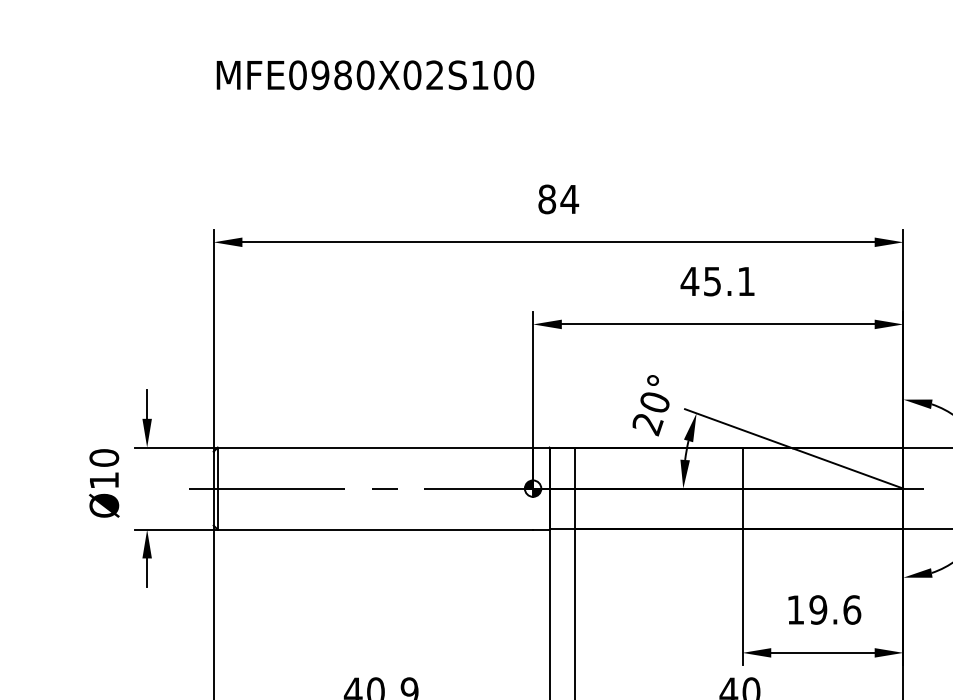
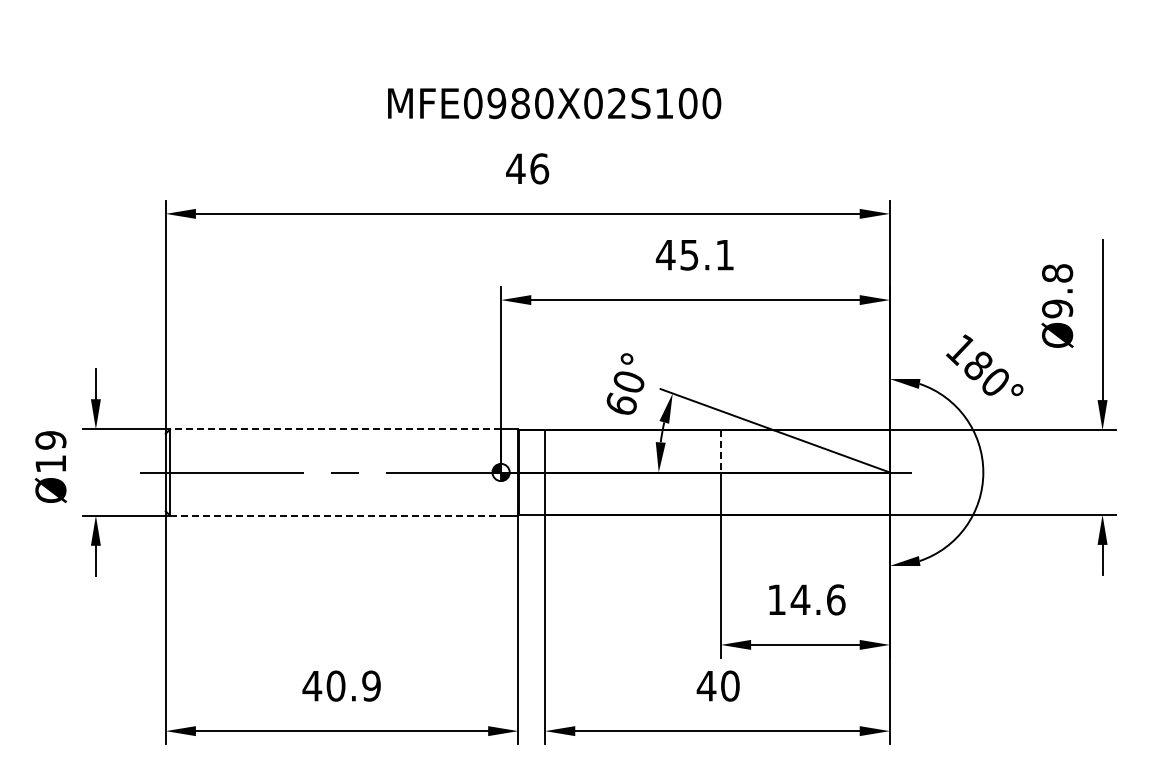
text: (375, 75) -> (554, 103), moved
text: (558, 199) -> (527, 168), 84 -> 46
text: (647, 423) -> (621, 404), 20° -> 60°
line: (375, 447) -> (335, 429), solid -> dashed
text: (103, 458) -> (50, 440), Ø10 -> Ø19
line: (742, 468) -> (720, 451), solid -> dashed
line: (375, 529) -> (335, 515), solid -> dashed
text: (818, 609) -> (800, 599), 19.6 -> 14.6

